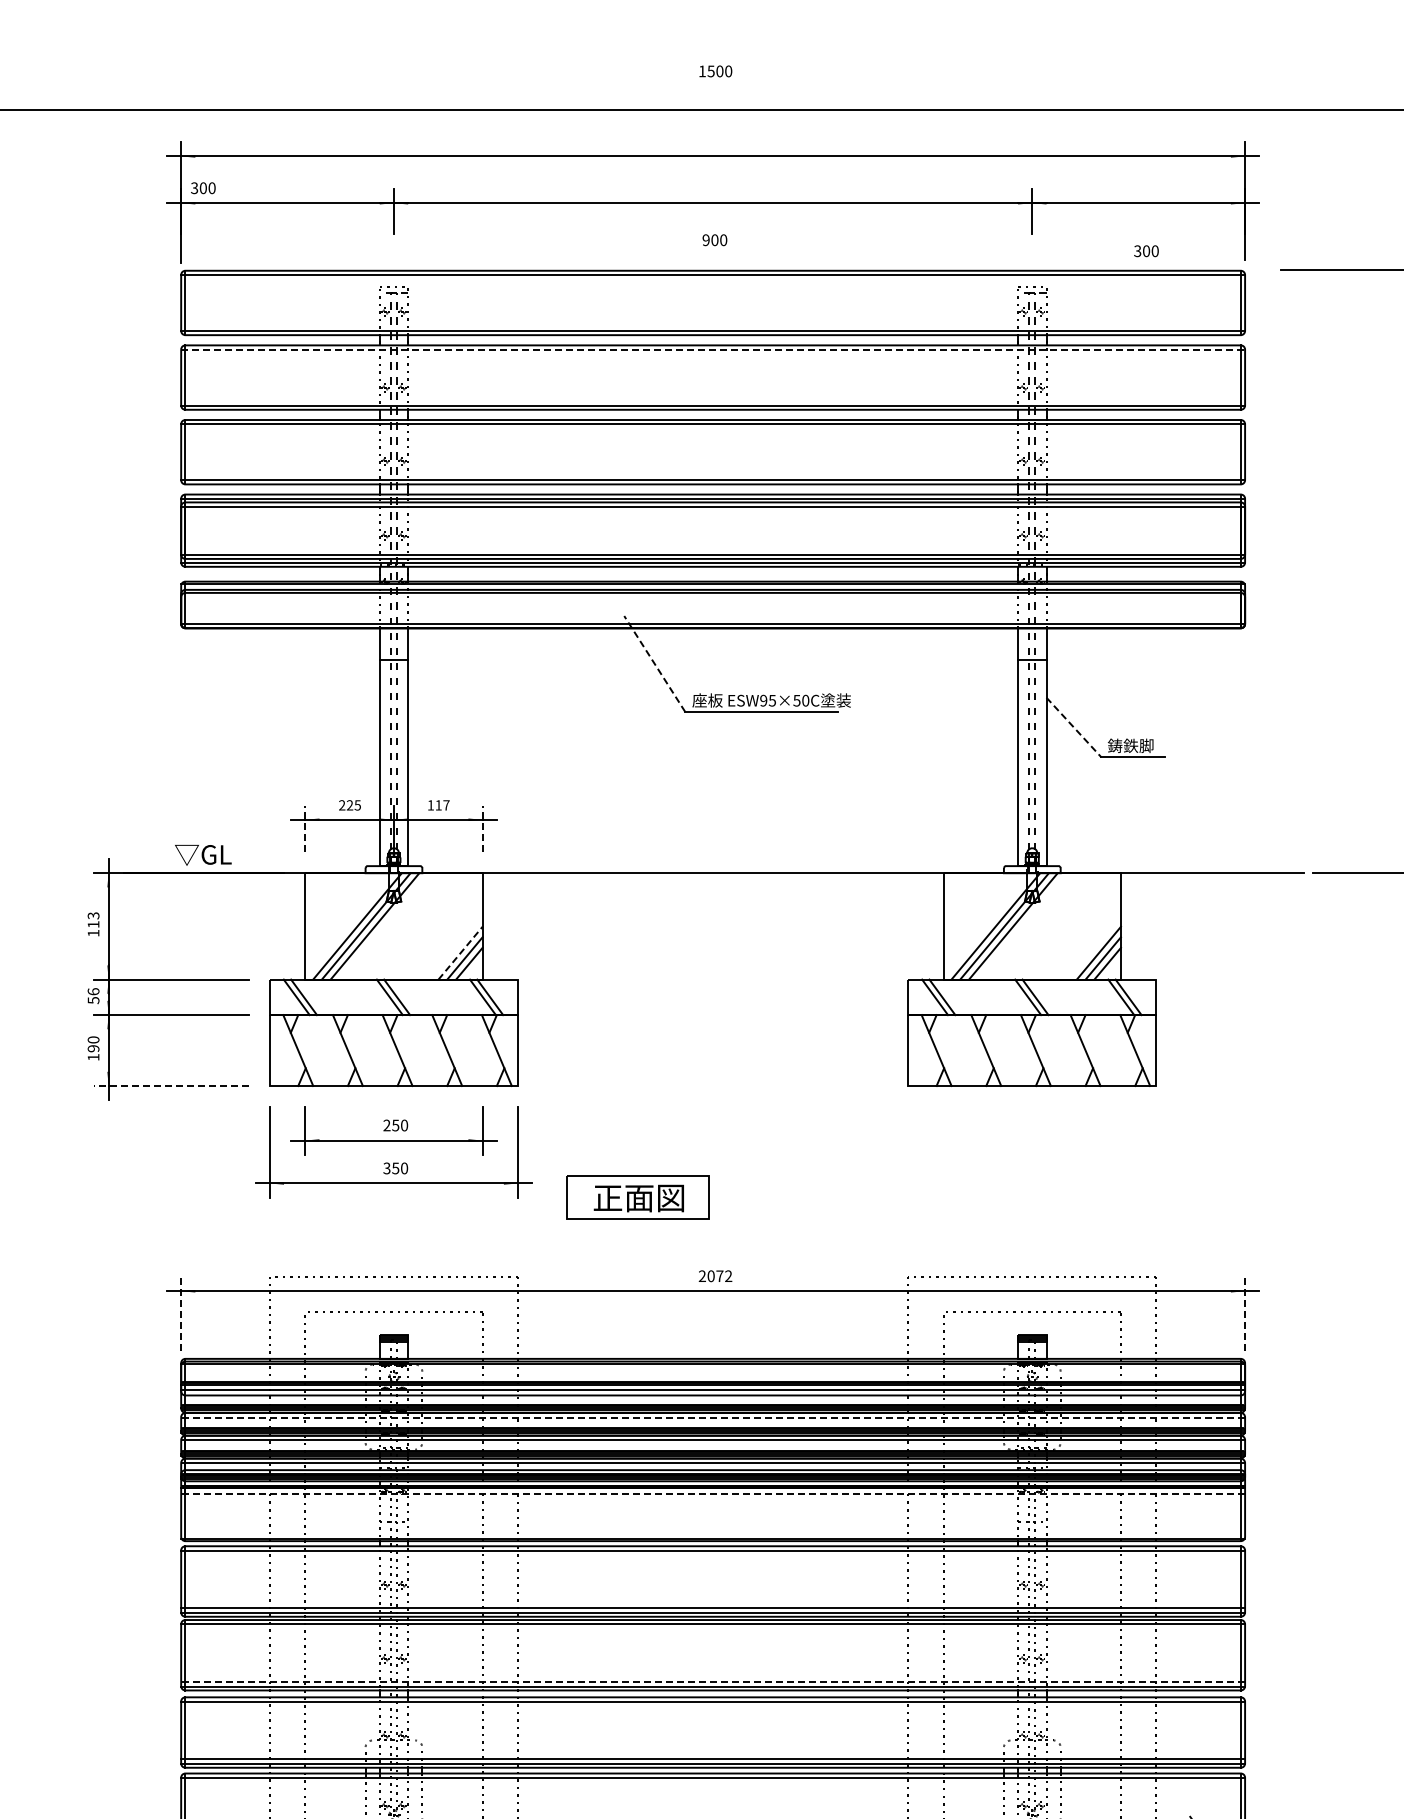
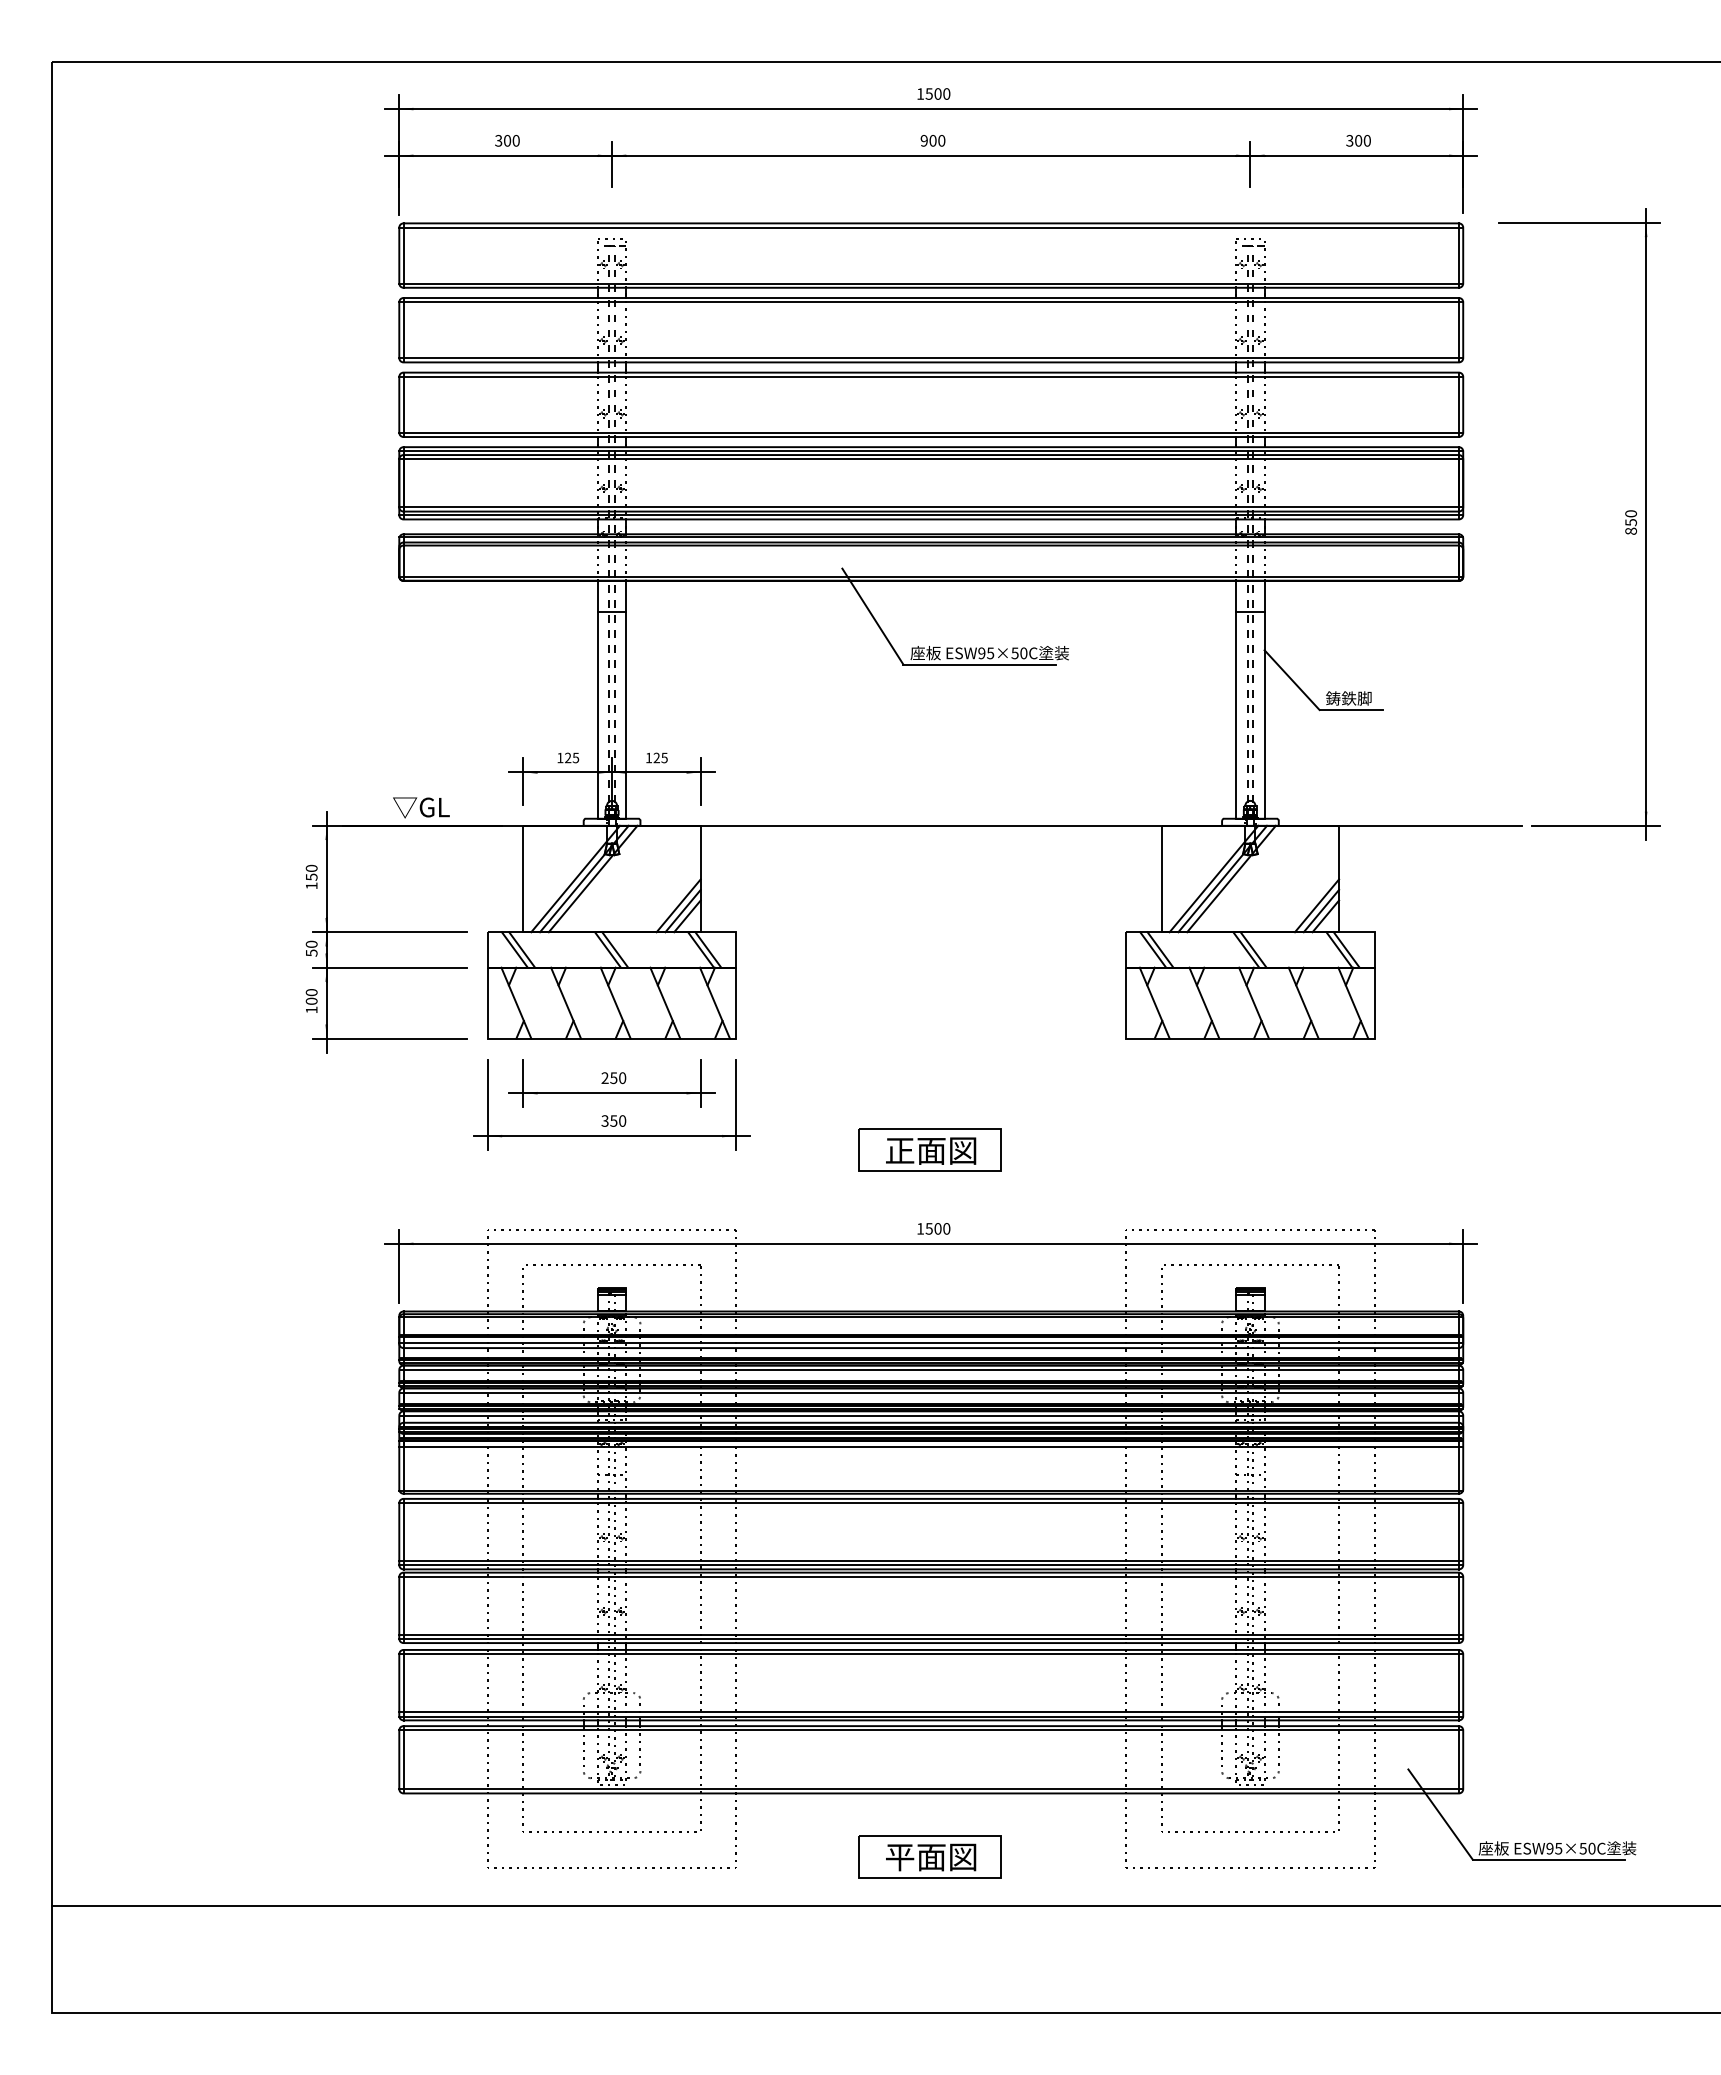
text: (715, 70) -> (933, 93), moved
text: (203, 187) -> (507, 140), moved
text: (714, 239) -> (932, 140), moved
text: (1146, 250) -> (1358, 140), moved
line: (713, 349) -> (931, 302), dashed -> solid
line: (654, 663) -> (872, 616), dashed -> solid
line: (1074, 727) -> (1292, 680), dashed -> solid
text: (342, 804) -> (560, 757), 225 -> 125
text: (442, 804) -> (660, 757), 117 -> 125
line: (305, 828) -> (523, 781), dashed -> solid
line: (482, 828) -> (700, 781), dashed -> solid
text: (93, 919) -> (311, 872), 113 -> 150
line: (461, 952) -> (679, 905), dashed -> solid
text: (93, 990) -> (311, 943), 56 -> 50
text: (93, 1047) -> (311, 1000), 190 -> 100
line: (171, 1085) -> (389, 1038), dashed -> solid
part: (637, 1196) -> (929, 1149), moved
text: (715, 1275) -> (933, 1228), 2072 -> 1500
line: (181, 1313) -> (399, 1266), dashed -> solid
line: (1245, 1313) -> (1463, 1266), dashed -> solid
line: (713, 1417) -> (931, 1370), dashed -> solid
line: (713, 1493) -> (931, 1446), dashed -> solid
line: (713, 1681) -> (931, 1634), dashed -> solid

